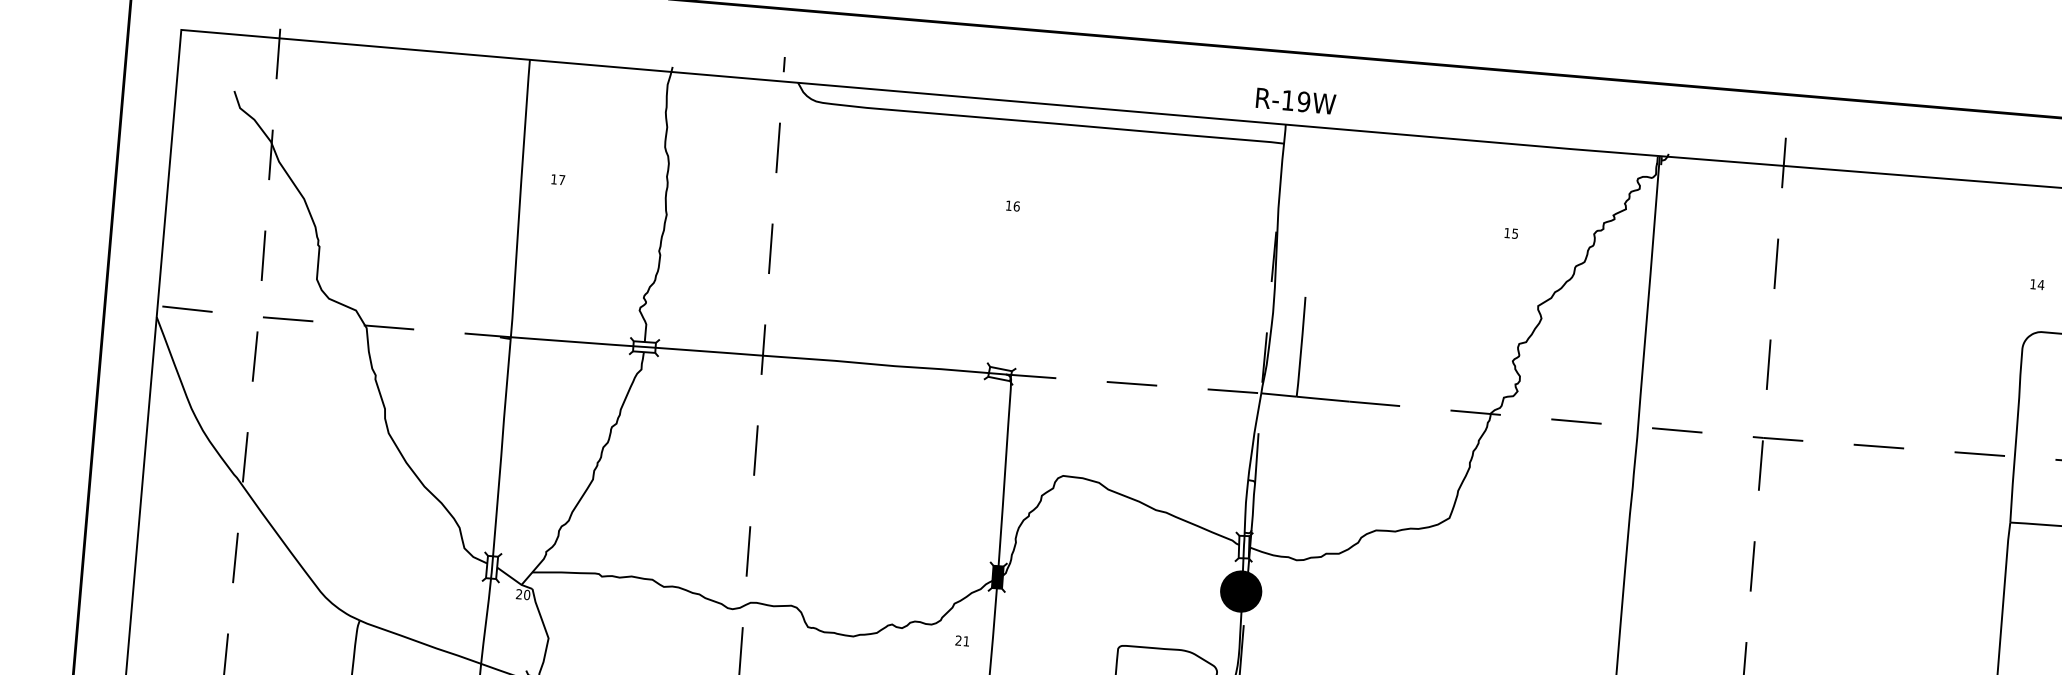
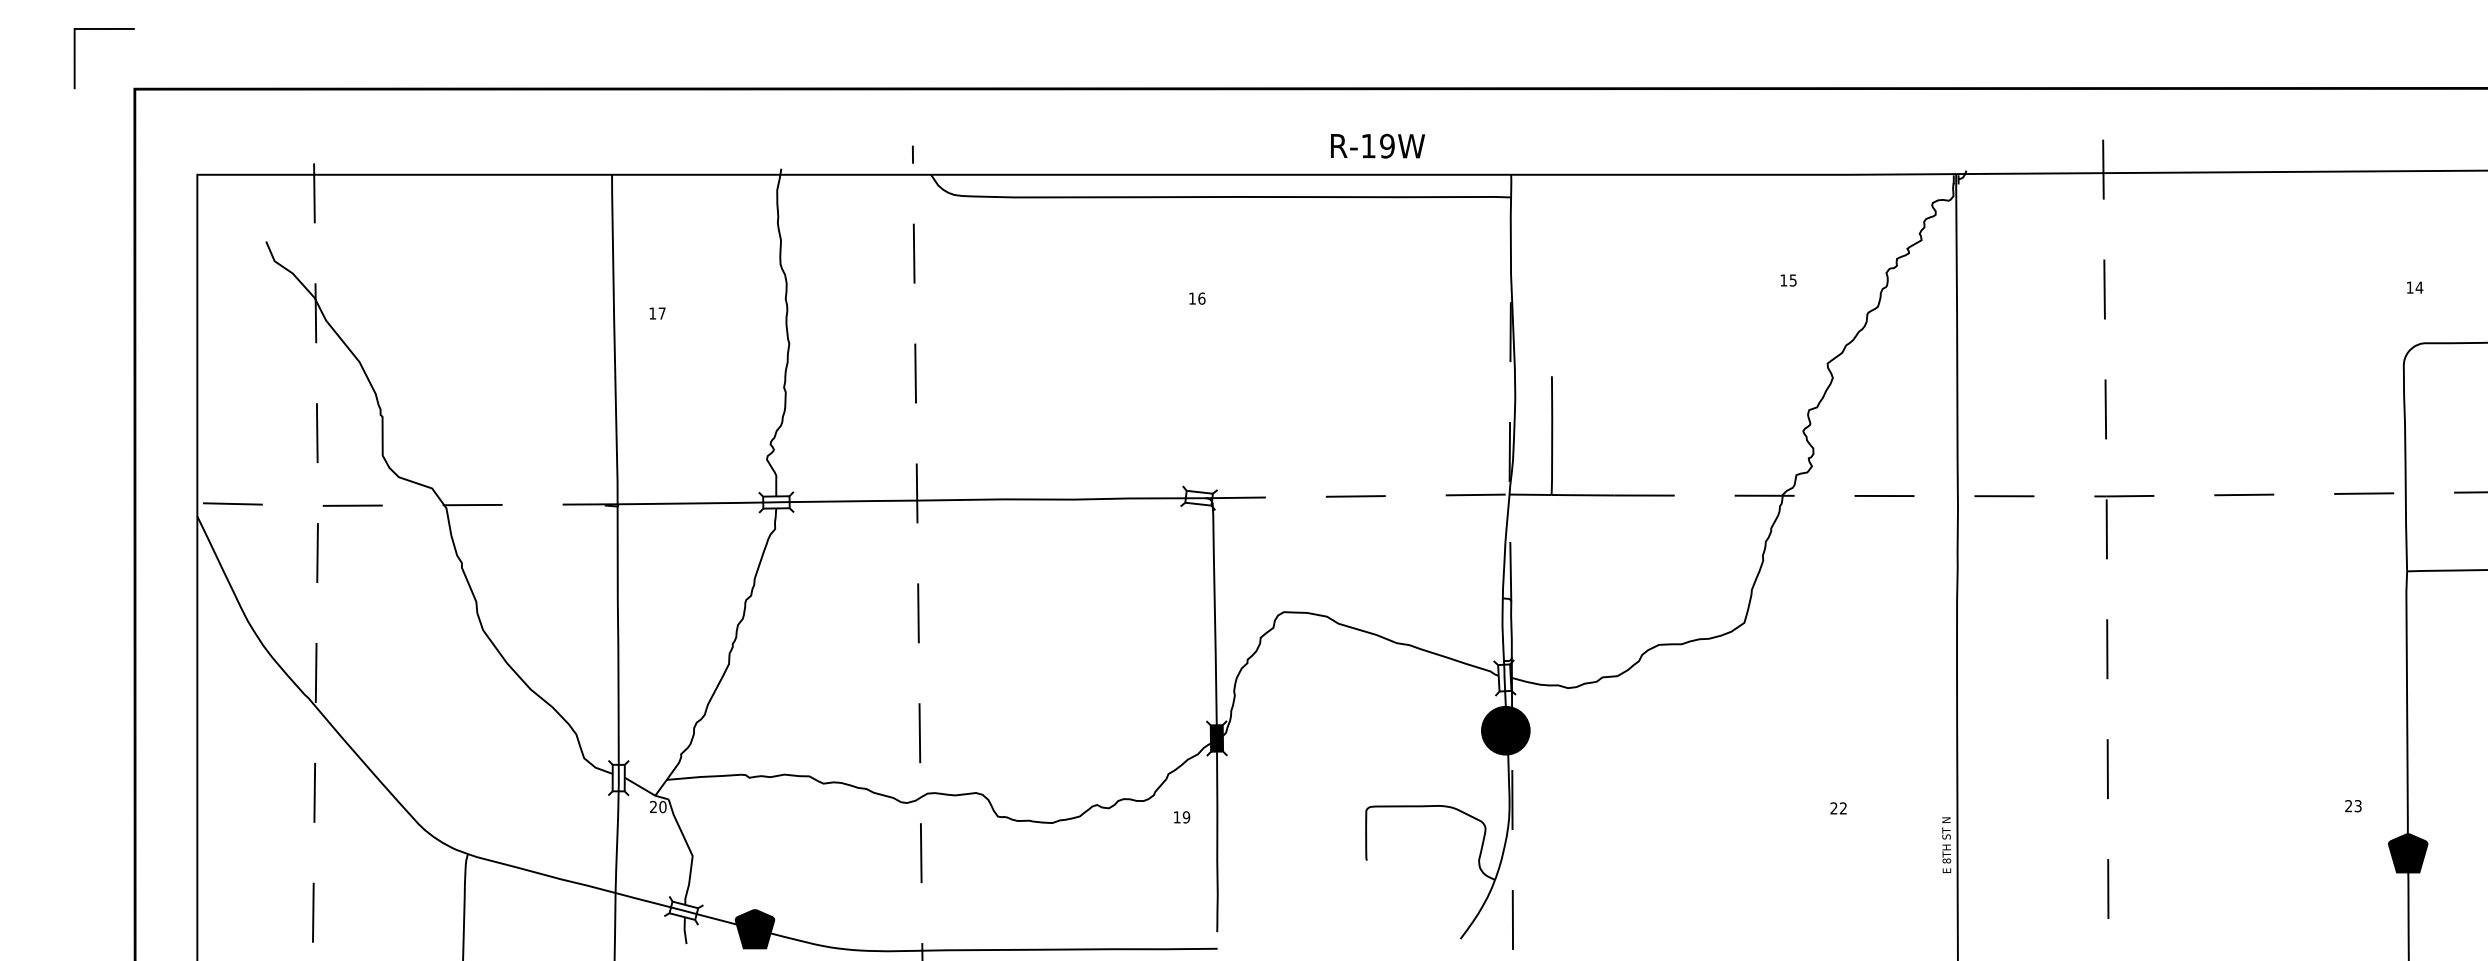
text: (1296, 100) -> (1378, 145), moved
text: (962, 641) -> (1181, 817), 21 -> 19

